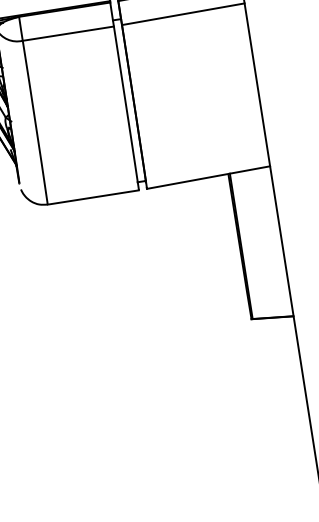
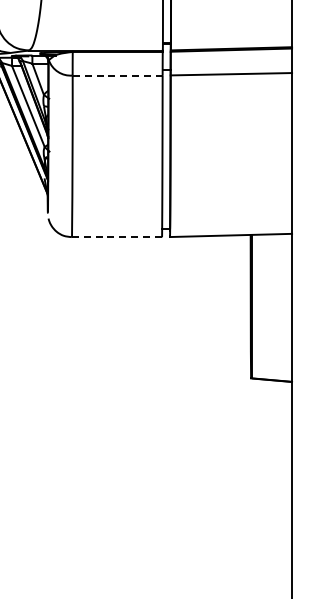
line: (68, 33) -> (117, 75), solid -> dashed
line: (92, 197) -> (116, 237), solid -> dashed

